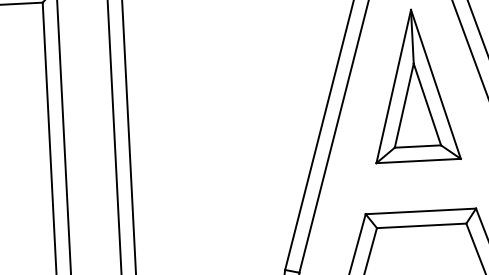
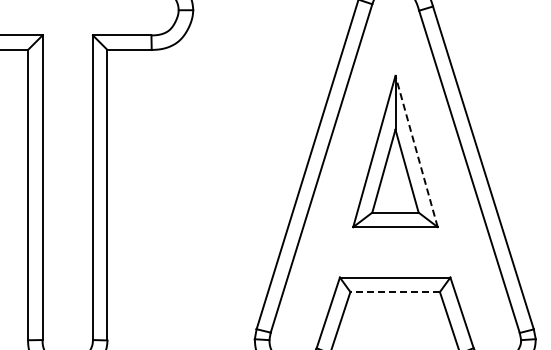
line: (435, 84) -> (416, 151), solid -> dashed
line: (421, 226) -> (395, 292), solid -> dashed

